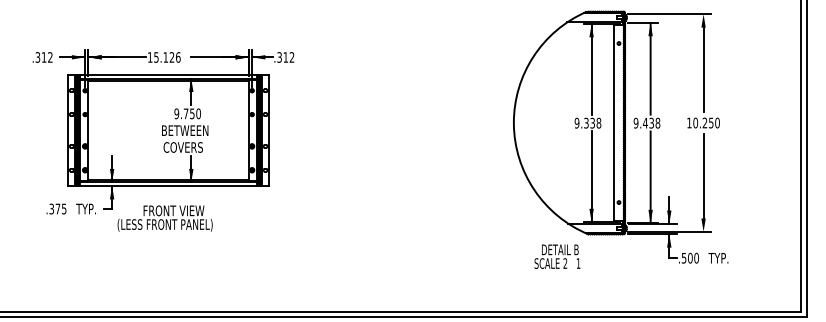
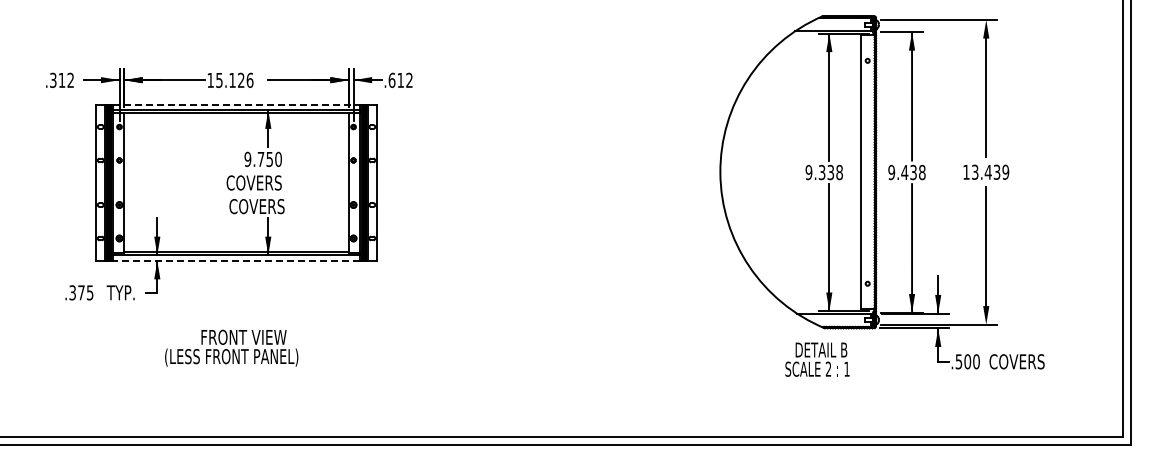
text: (279, 56) -> (391, 79), .312 -> .612
line: (168, 74) -> (236, 104), solid -> dashed
text: (706, 122) -> (990, 171), 10.250 -> 13.439
text: (185, 130) -> (259, 182), BETWEEN -> COVERS
line: (168, 185) -> (236, 260), solid -> dashed
text: (165, 218) -> (231, 347), moved
text: (557, 256) -> (817, 359), moved
text: (725, 258) -> (1016, 361), TYP. -> COVERS

